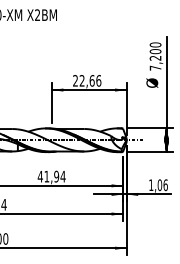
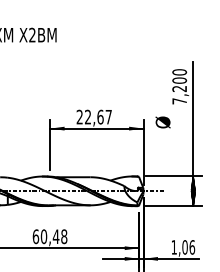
text: (98, 80) -> (108, 116), 22,66 -> 22,67
text: (152, 82) -> (163, 121), moved
text: (51, 176) -> (49, 236), 41,94 -> 60,48

